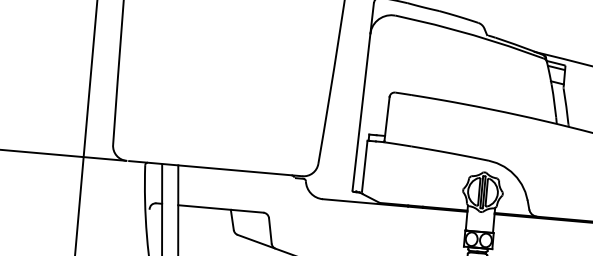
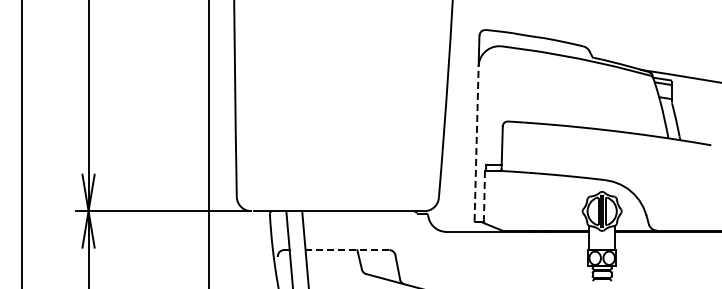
line: (361, 111) -> (476, 142), solid -> dashed
line: (364, 167) -> (484, 197), solid -> dashed
line: (220, 209) -> (347, 250), solid -> dashed

